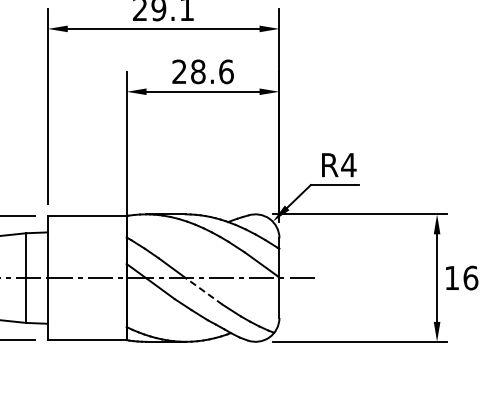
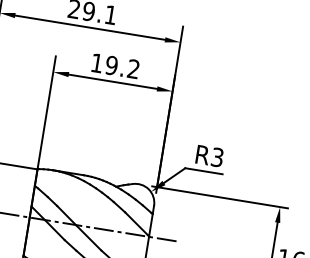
text: (202, 71) -> (115, 65), 28.6 -> 19.2
text: (348, 164) -> (217, 156), R4 -> R3
line: (204, 291) -> (88, 237), dashed -> solid

